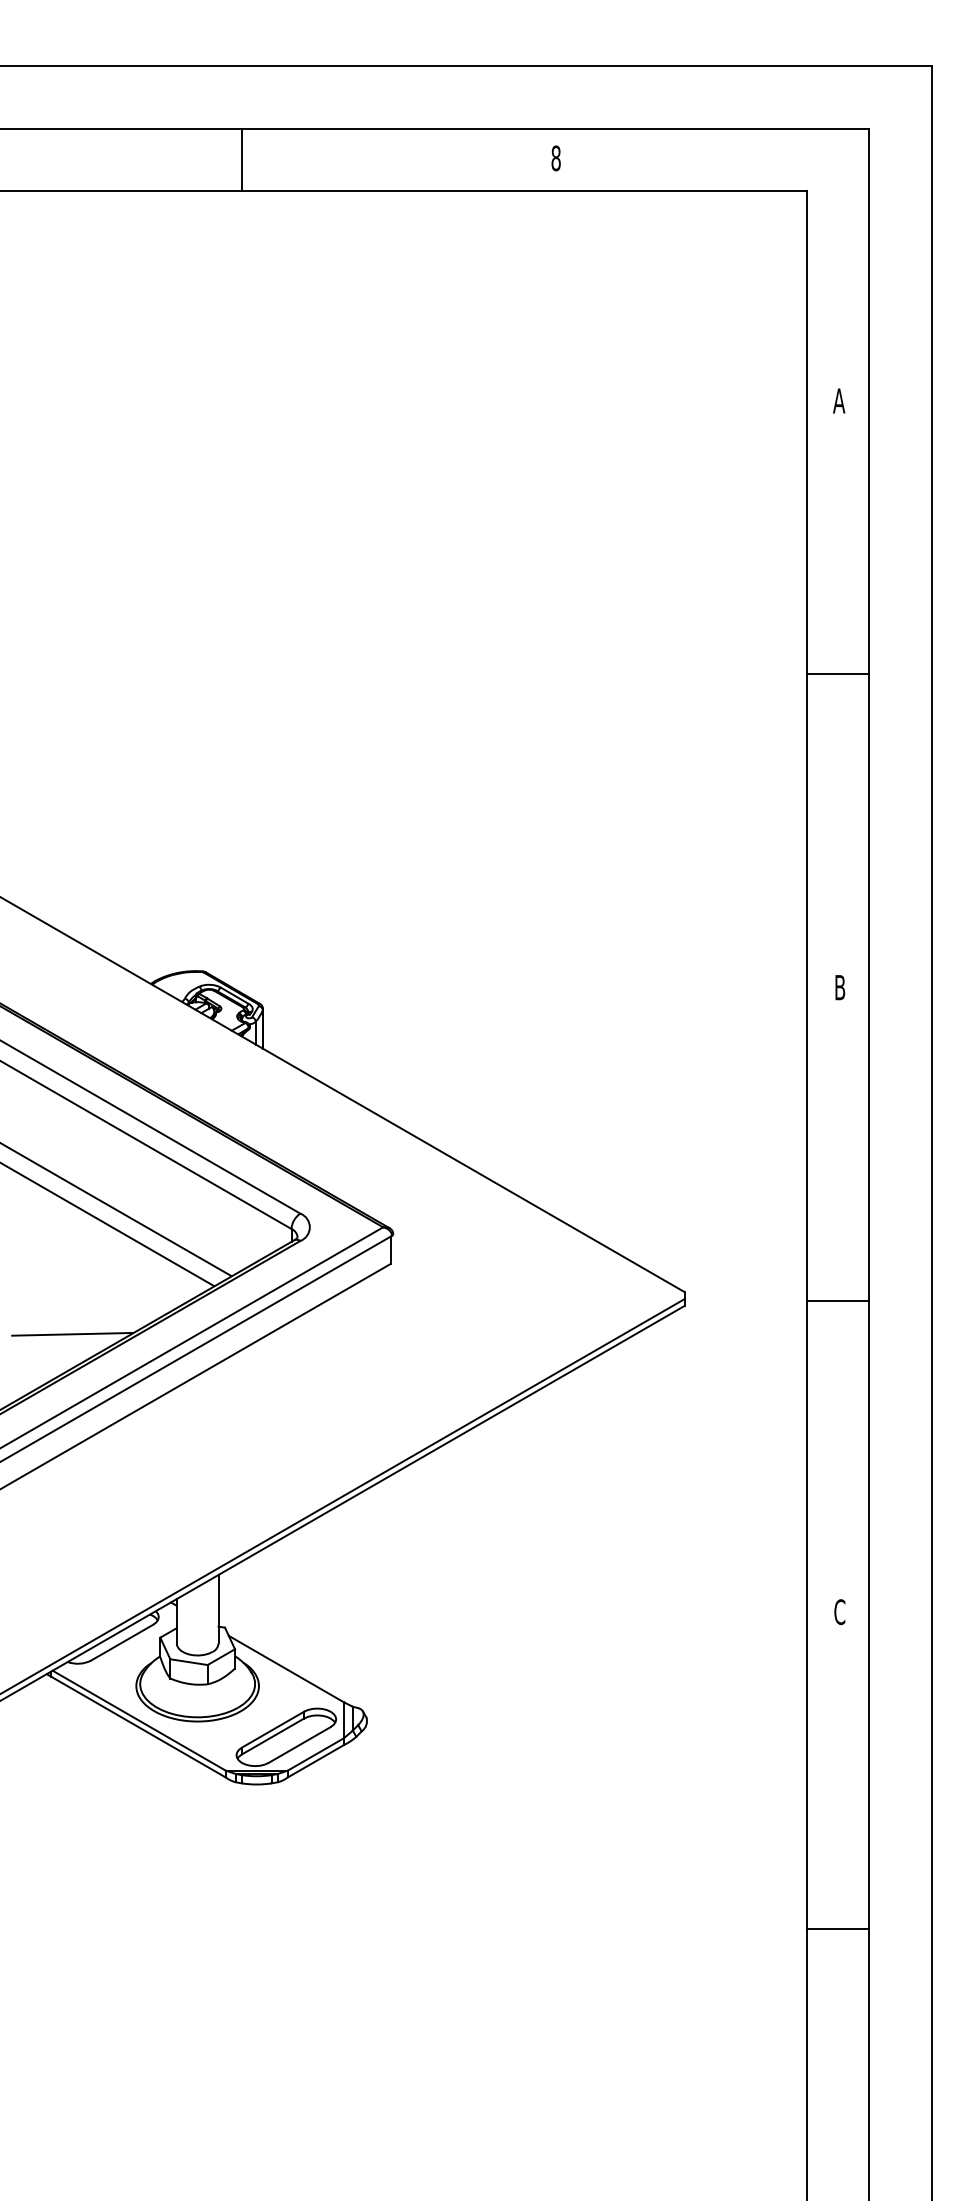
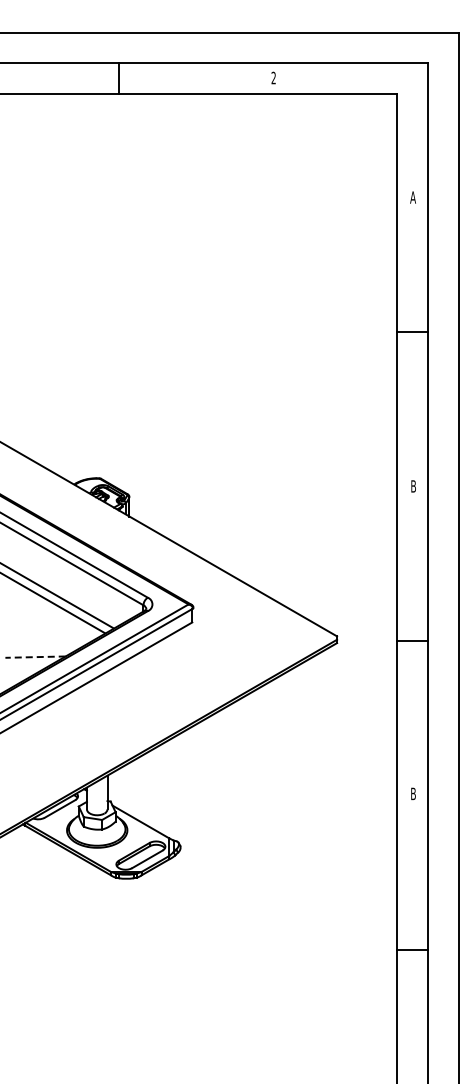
text: (555, 159) -> (273, 78), 8 -> 2
line: (72, 1335) -> (35, 657), solid -> dashed
text: (839, 1611) -> (413, 793), C -> B

